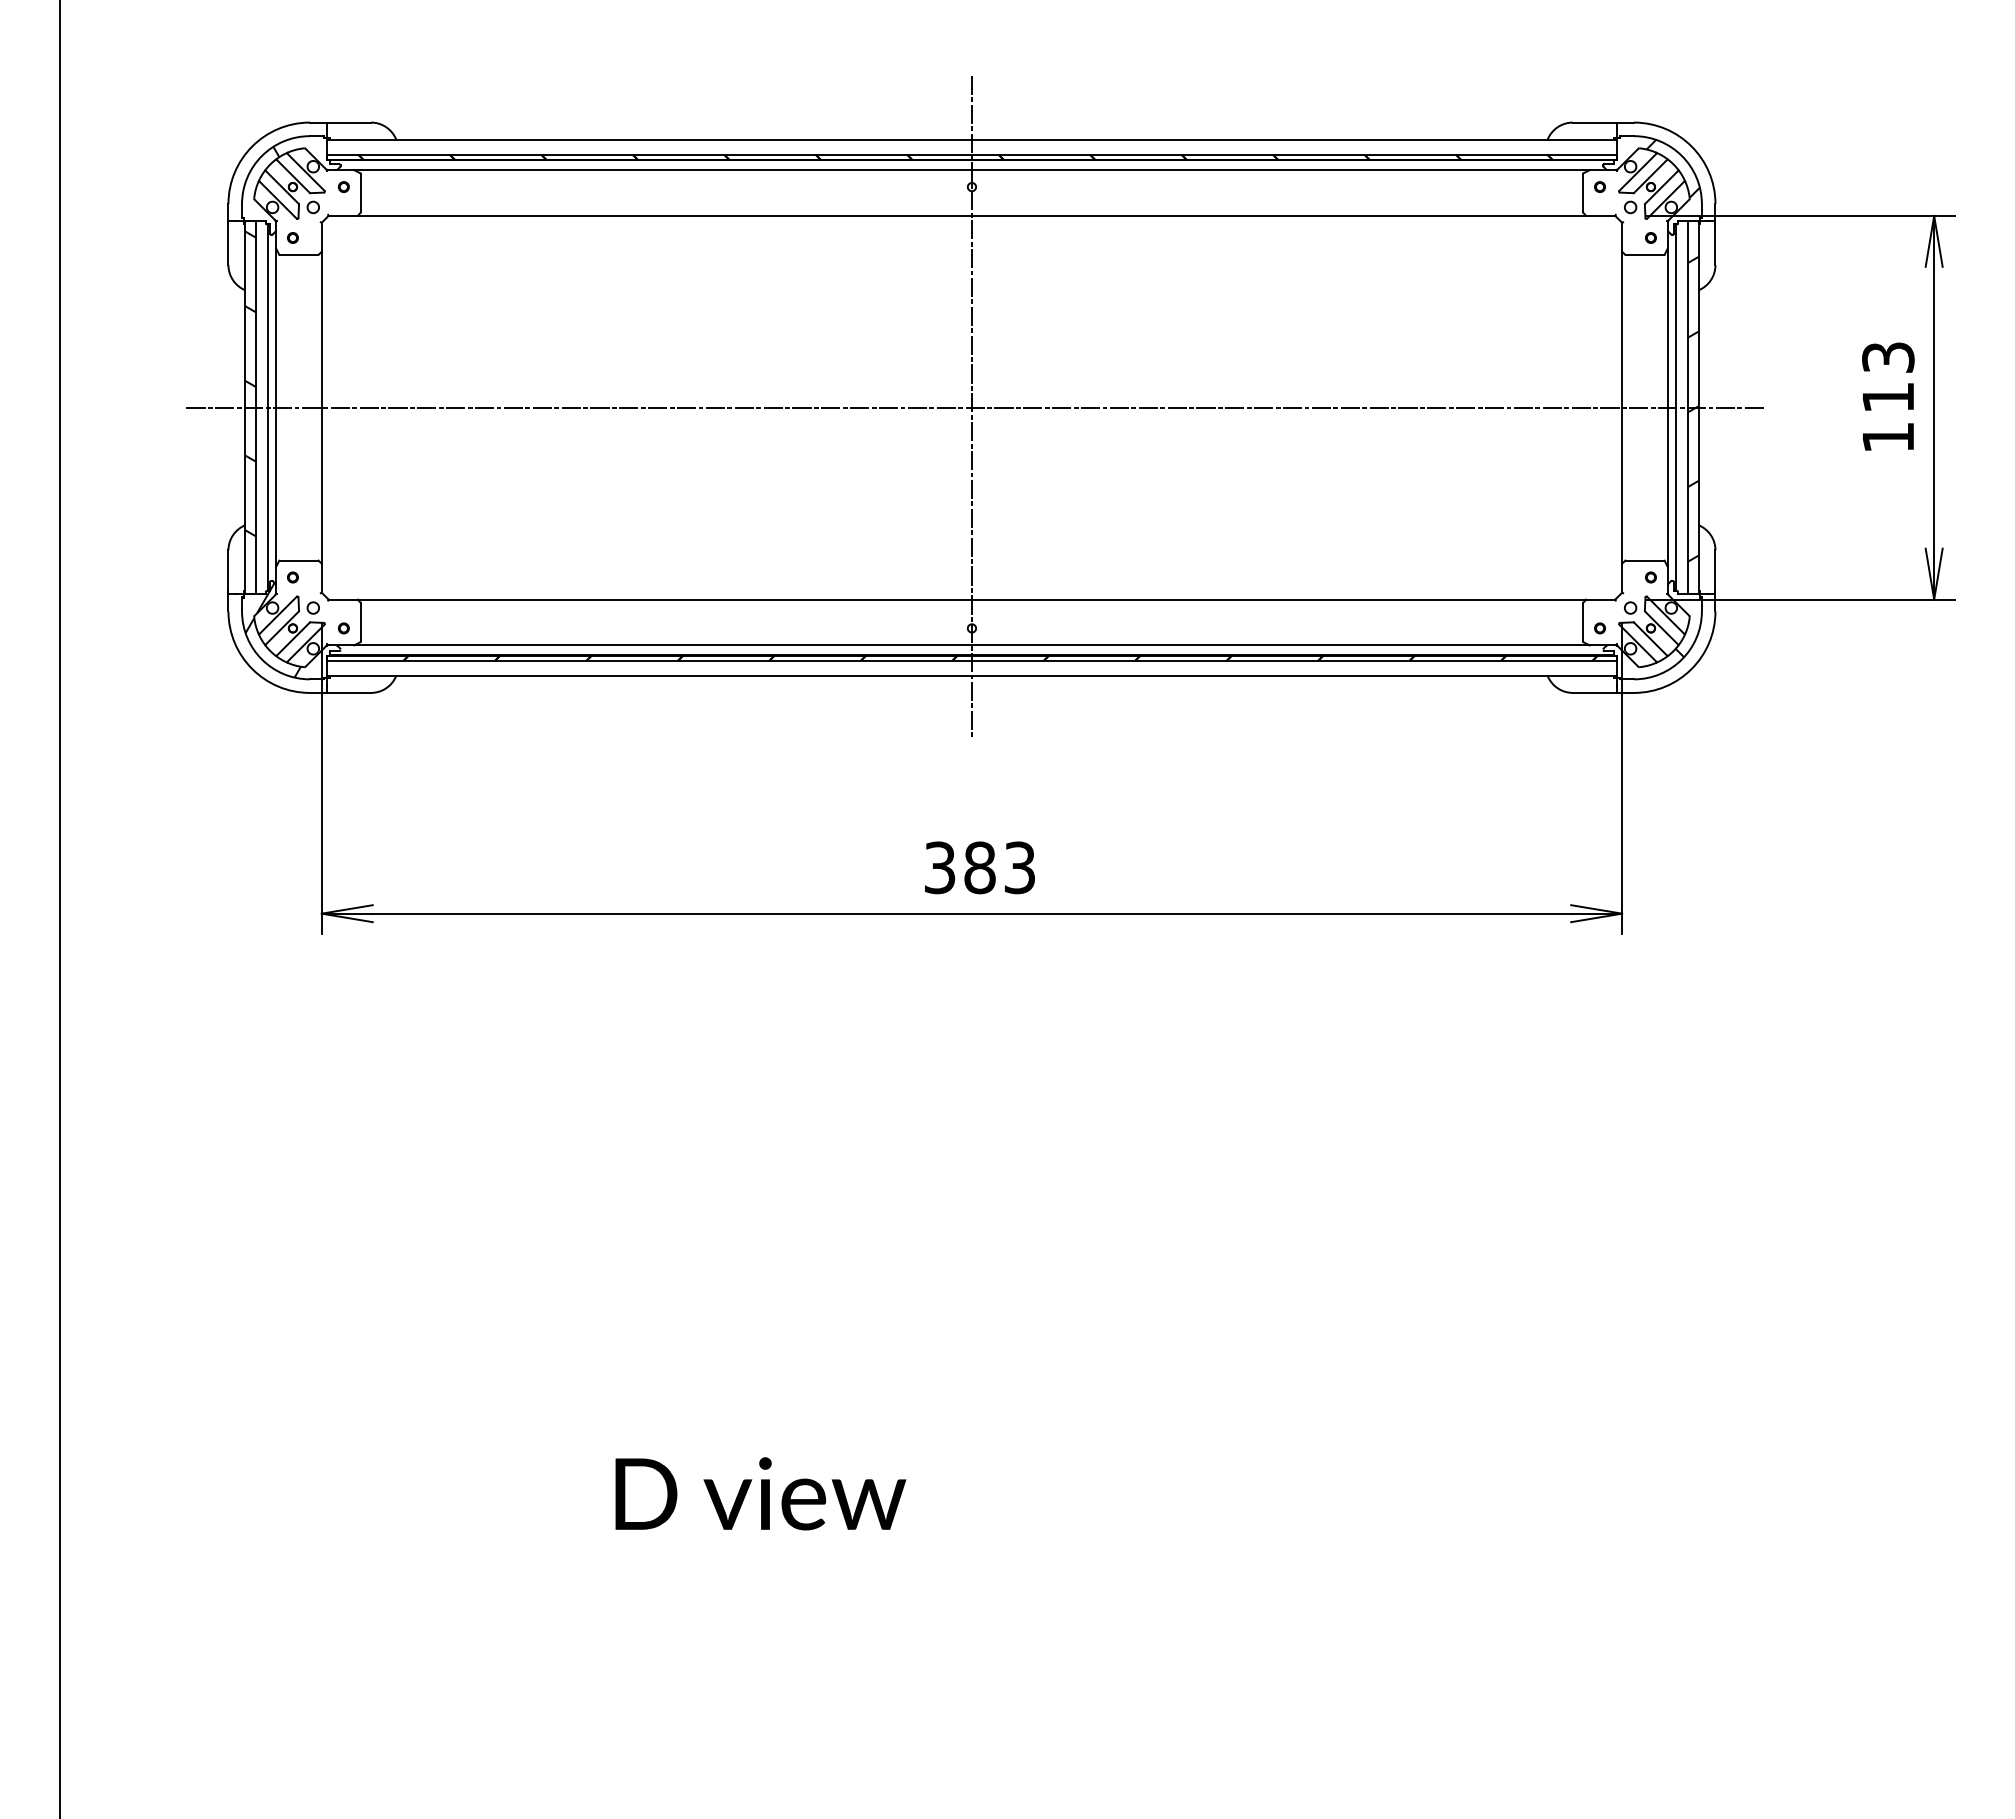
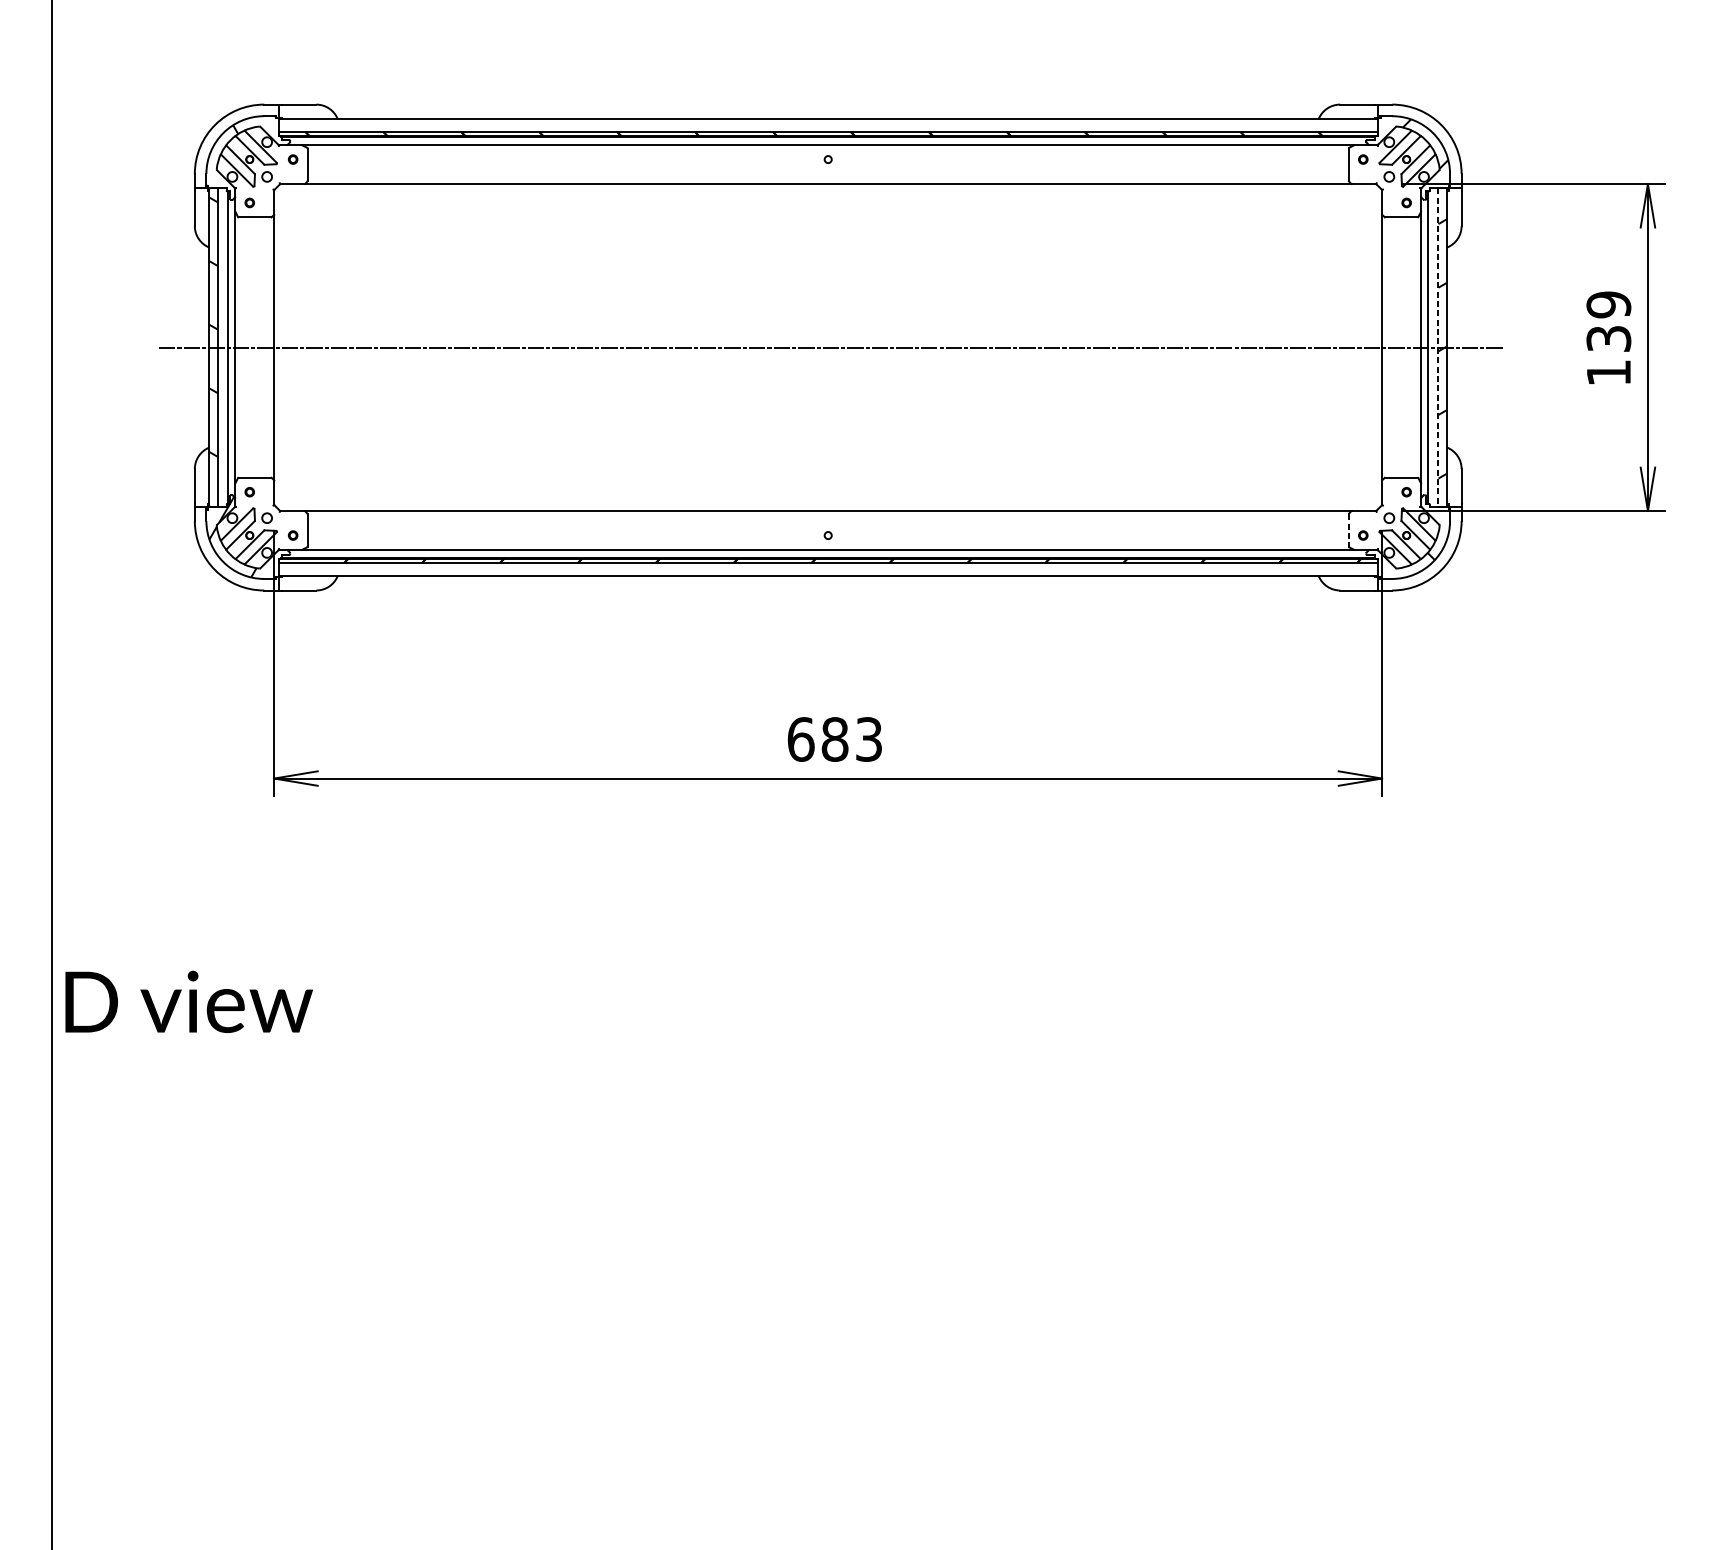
text: (1888, 377) -> (1609, 321), 113 -> 139
line: (971, 406) -> (827, 346), removed
line: (1688, 407) -> (1438, 347), solid -> dashed
line: (1583, 622) -> (1349, 530), solid -> dashed
text: (940, 867) -> (801, 739), 383 -> 683
text: (760, 1493) -> (188, 1001), moved

